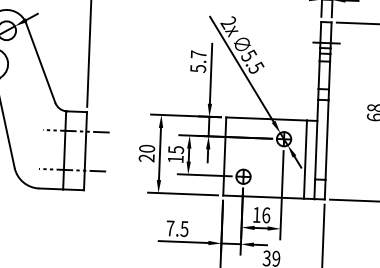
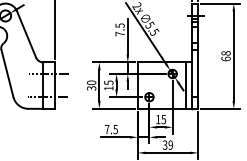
text: (197, 60) -> (119, 29), 5.7 -> 7.5
text: (148, 158) -> (92, 88), 20 -> 30
text: (265, 215) -> (163, 119), 16 -> 15

